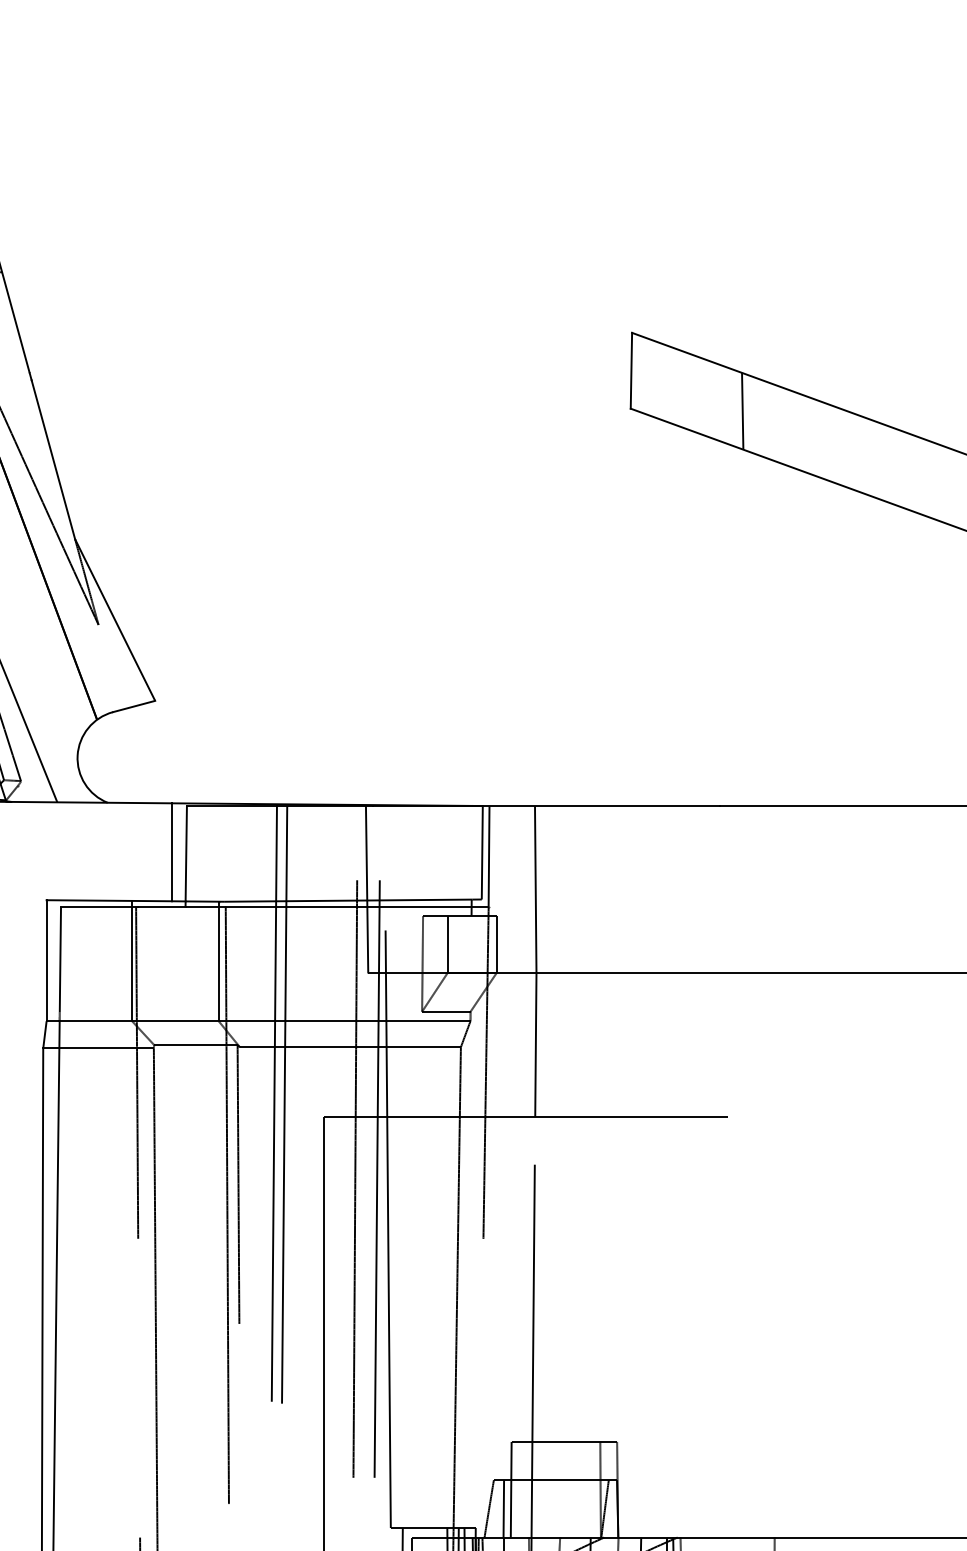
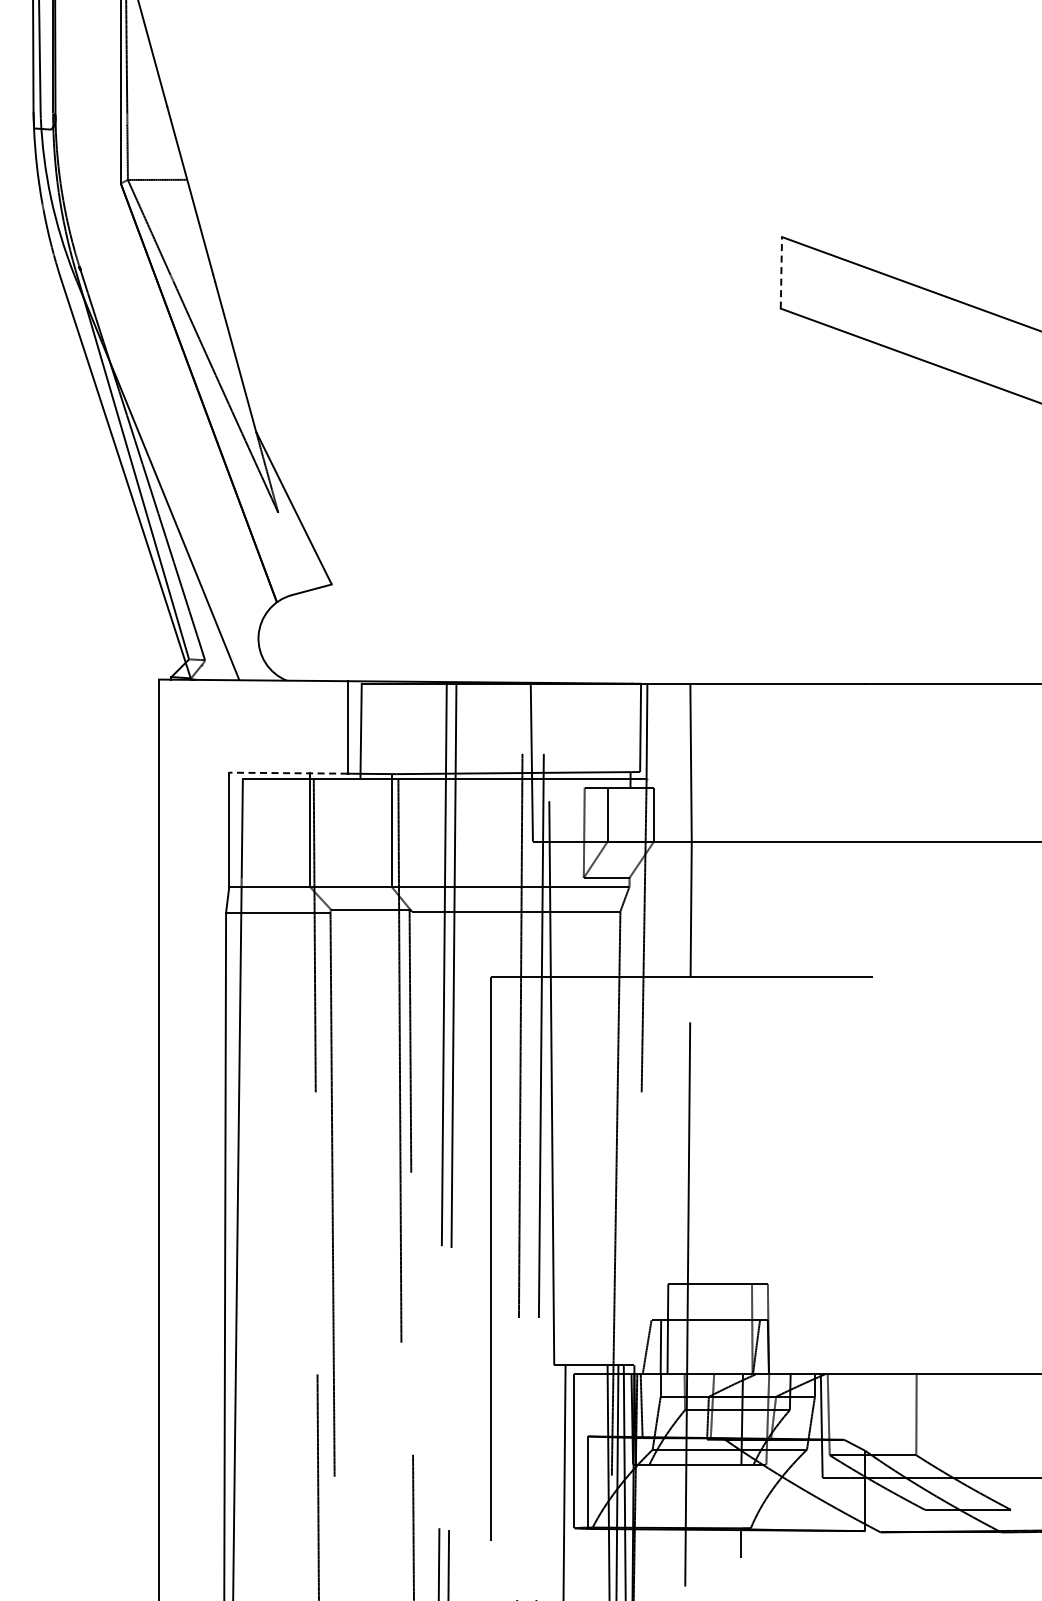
line: (631, 370) -> (781, 272), solid -> dashed
line: (742, 410) -> (886, 310), removed
line: (108, 901) -> (287, 773), solid -> dashed

